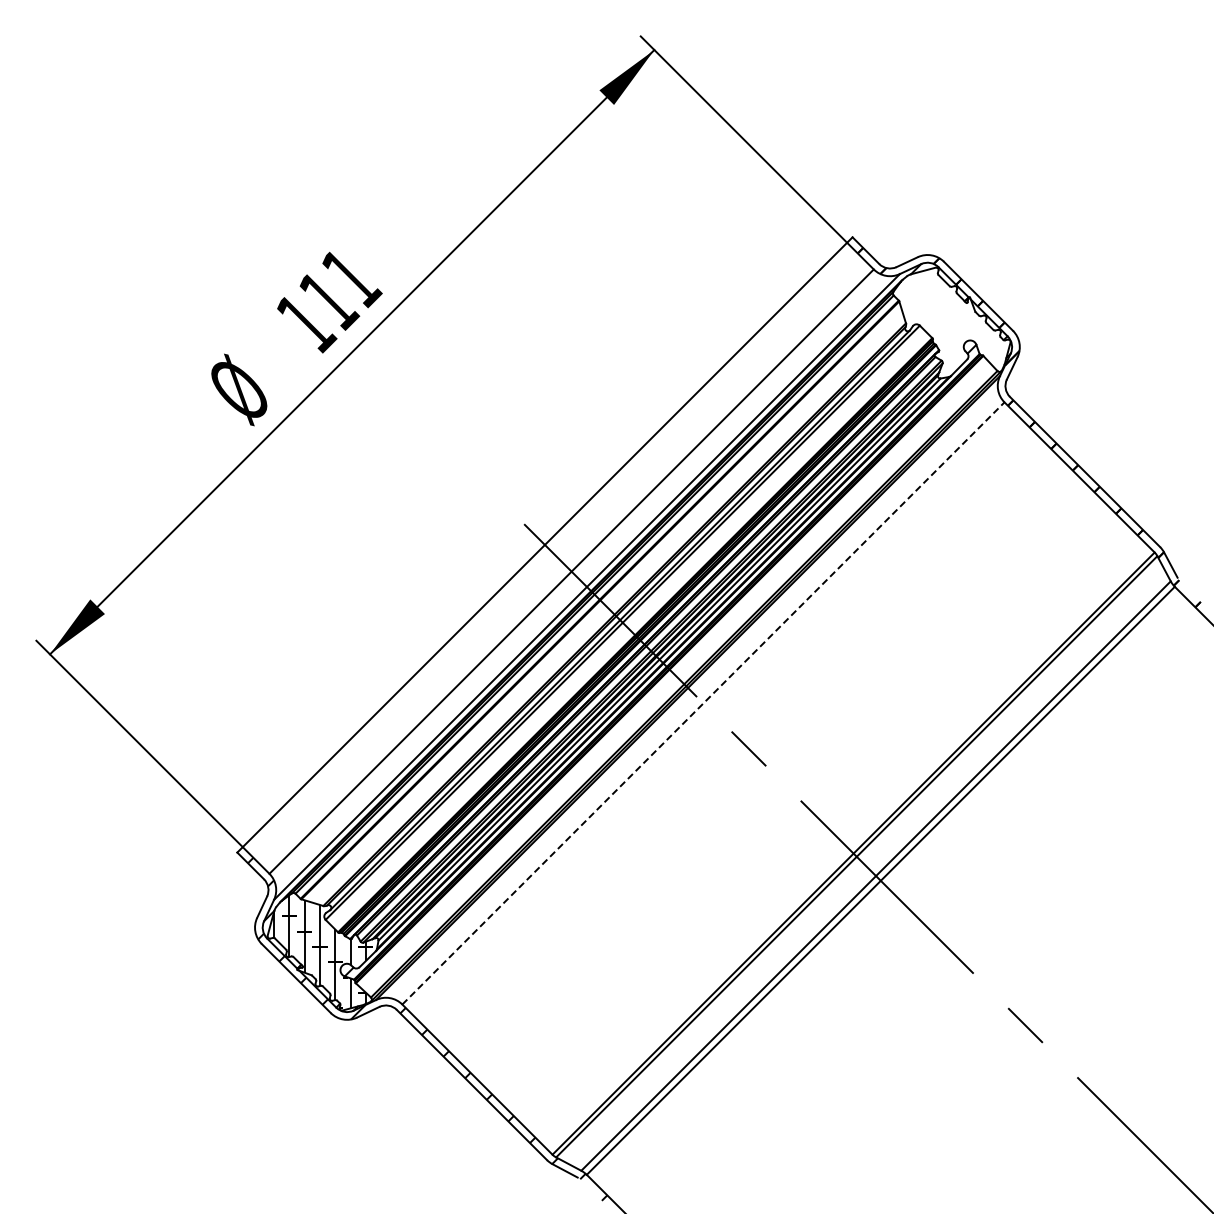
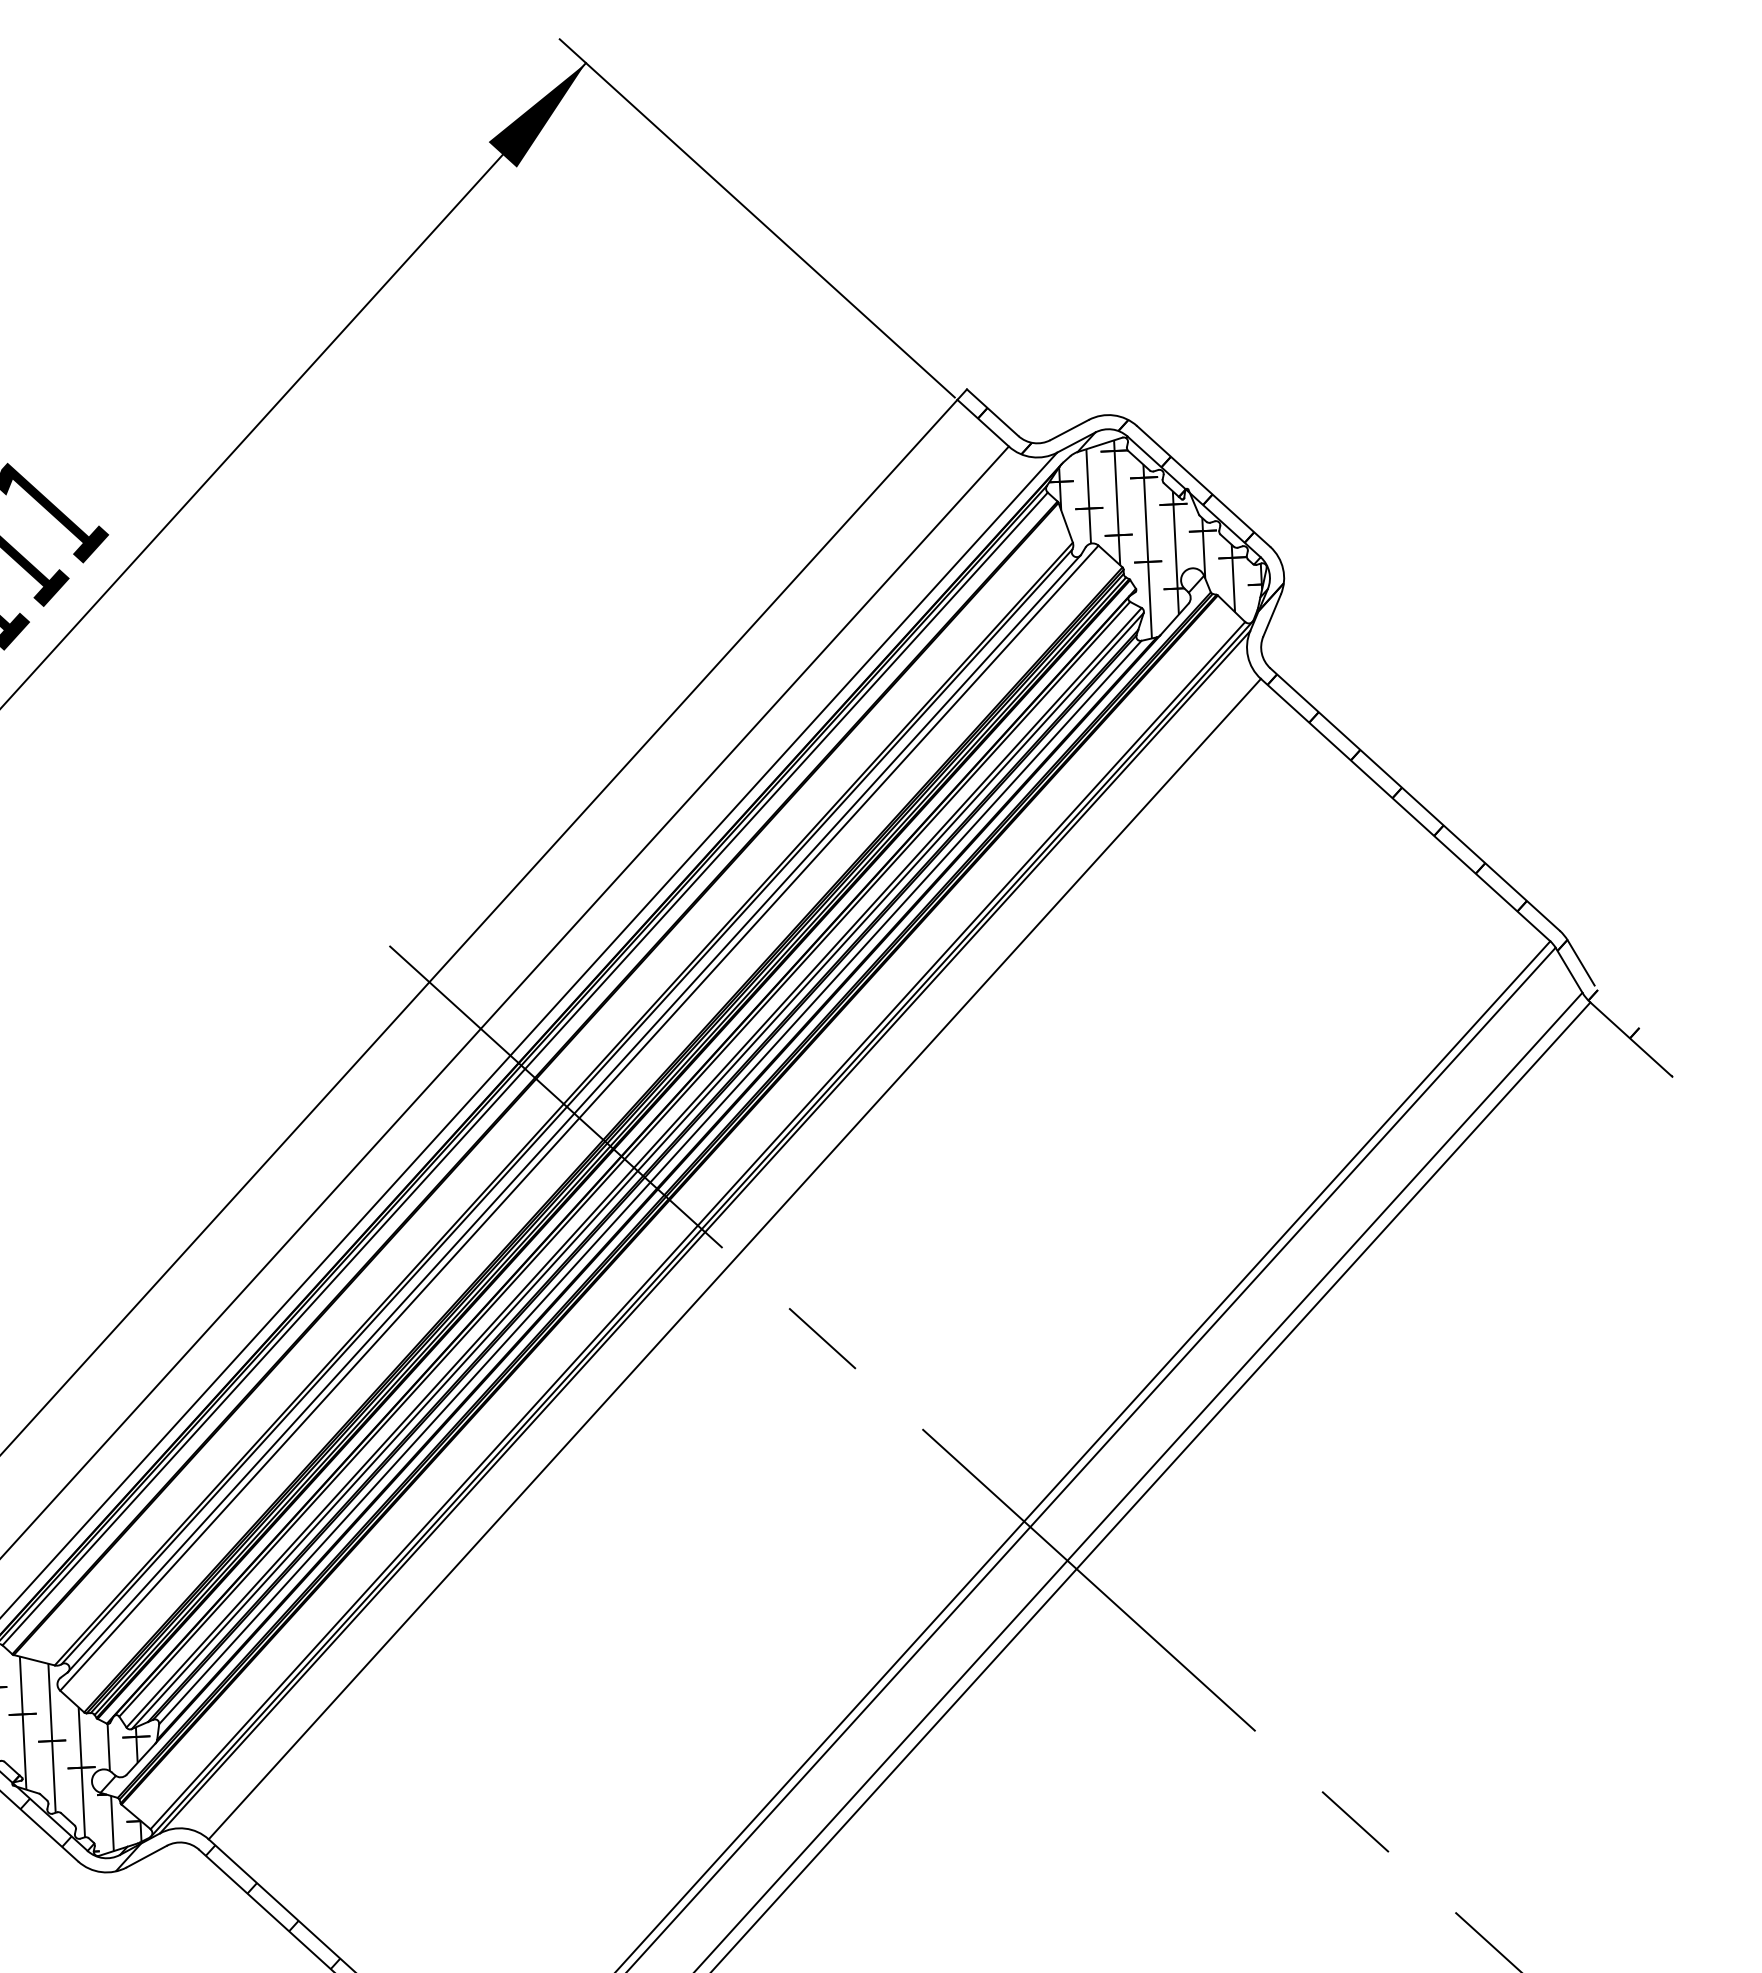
hatch: (951, 322) -> (1156, 536), added
line: (703, 703) -> (734, 1259), dashed -> solid

